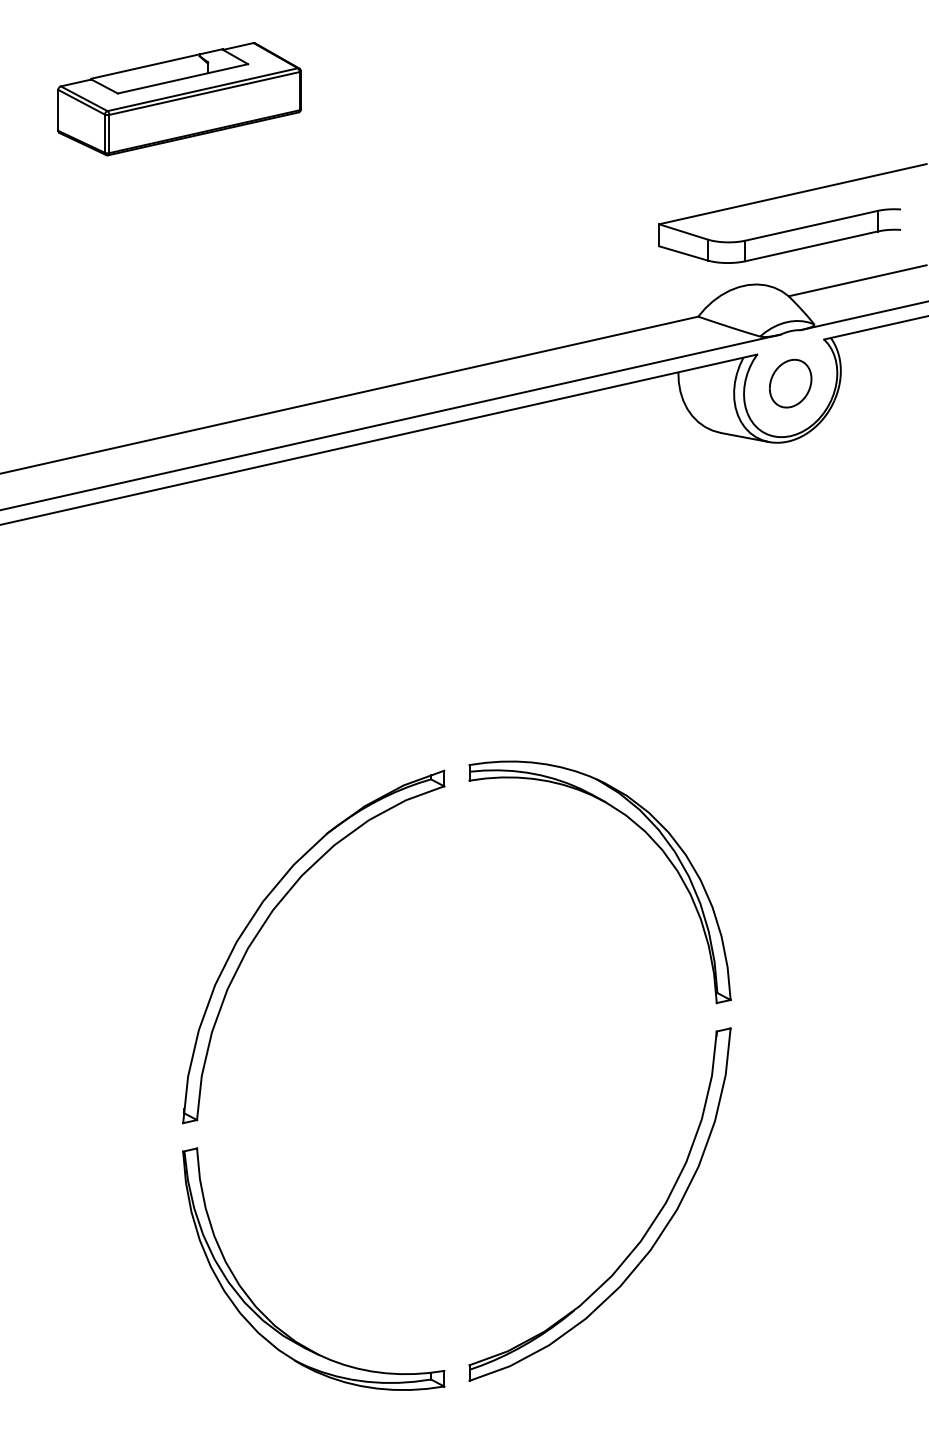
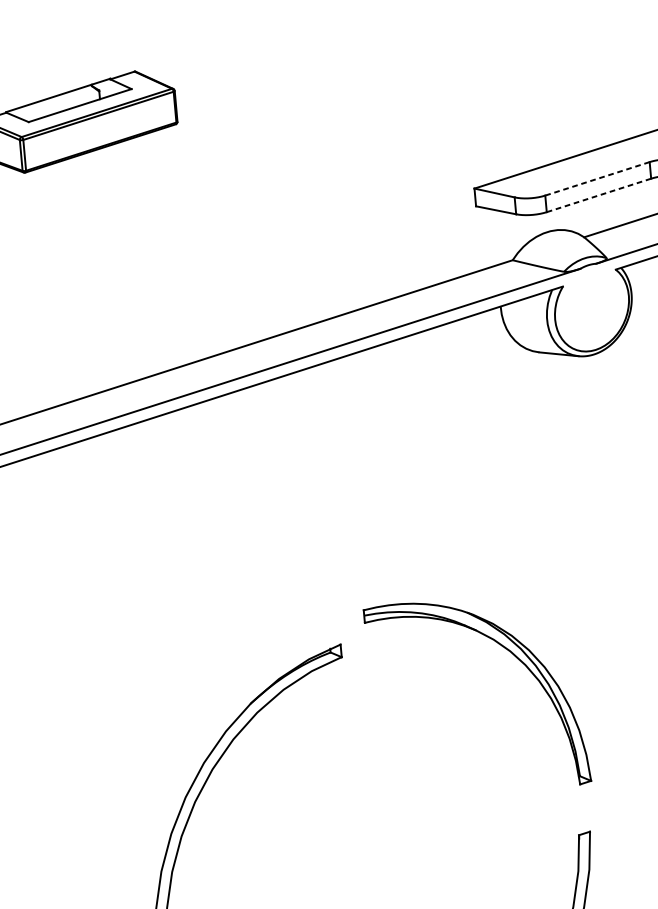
line: (811, 225) -> (597, 178), solid -> dashed
line: (811, 246) -> (598, 195), solid -> dashed
part: (790, 383) -> (591, 307), removed
part: (646, 834) -> (511, 653), moved

